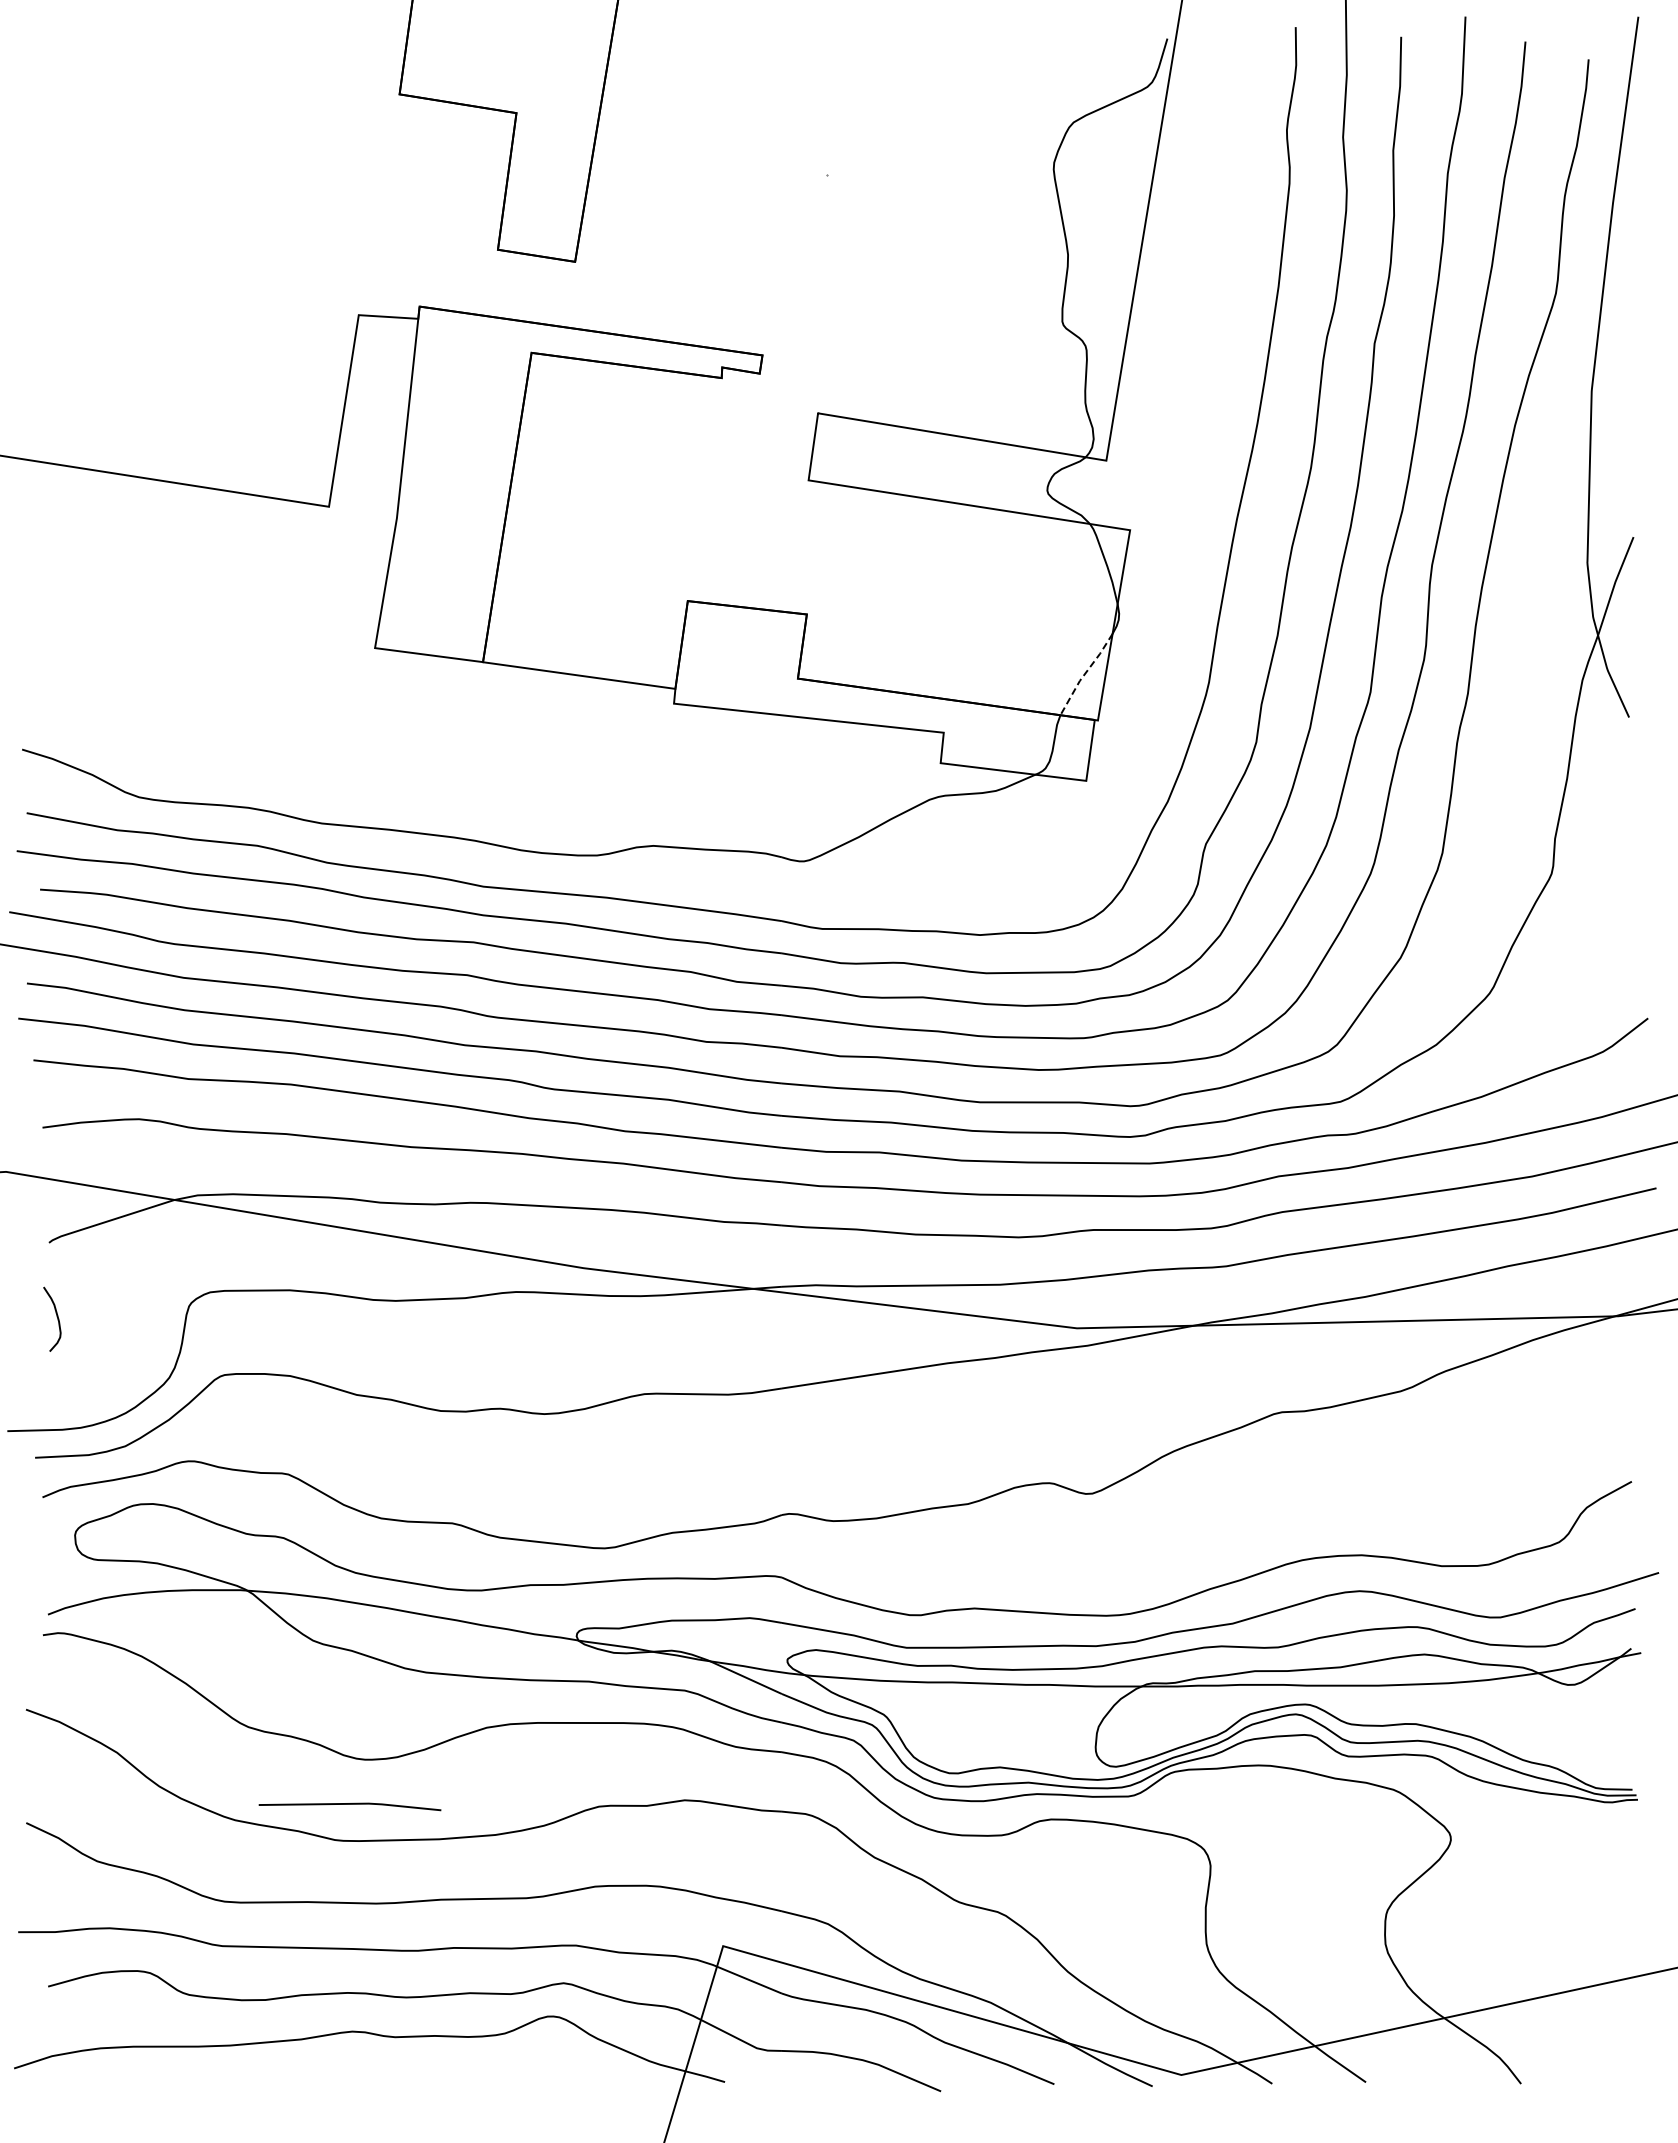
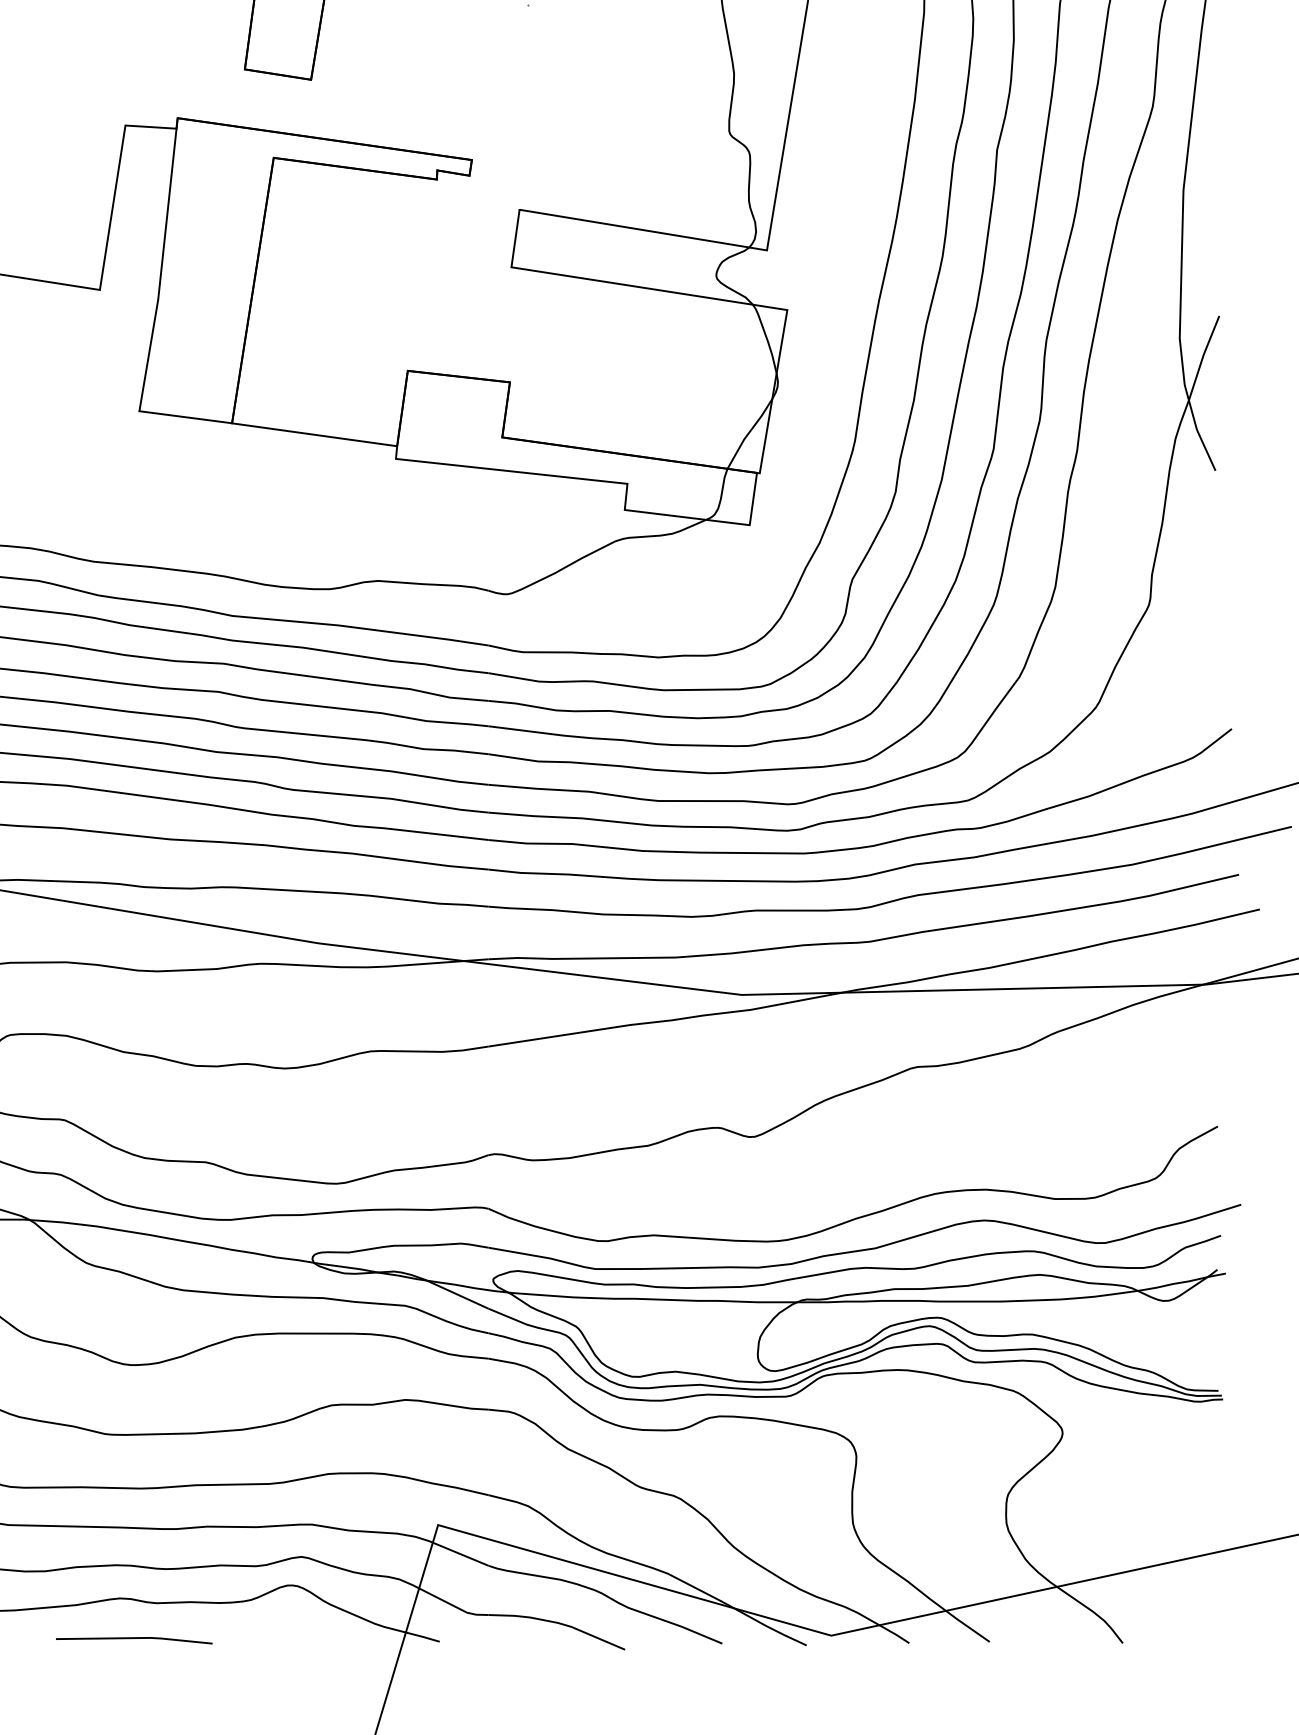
line: (1085, 673) -> (749, 433), dashed -> solid
line: (349, 1804) -> (133, 1638), moved

